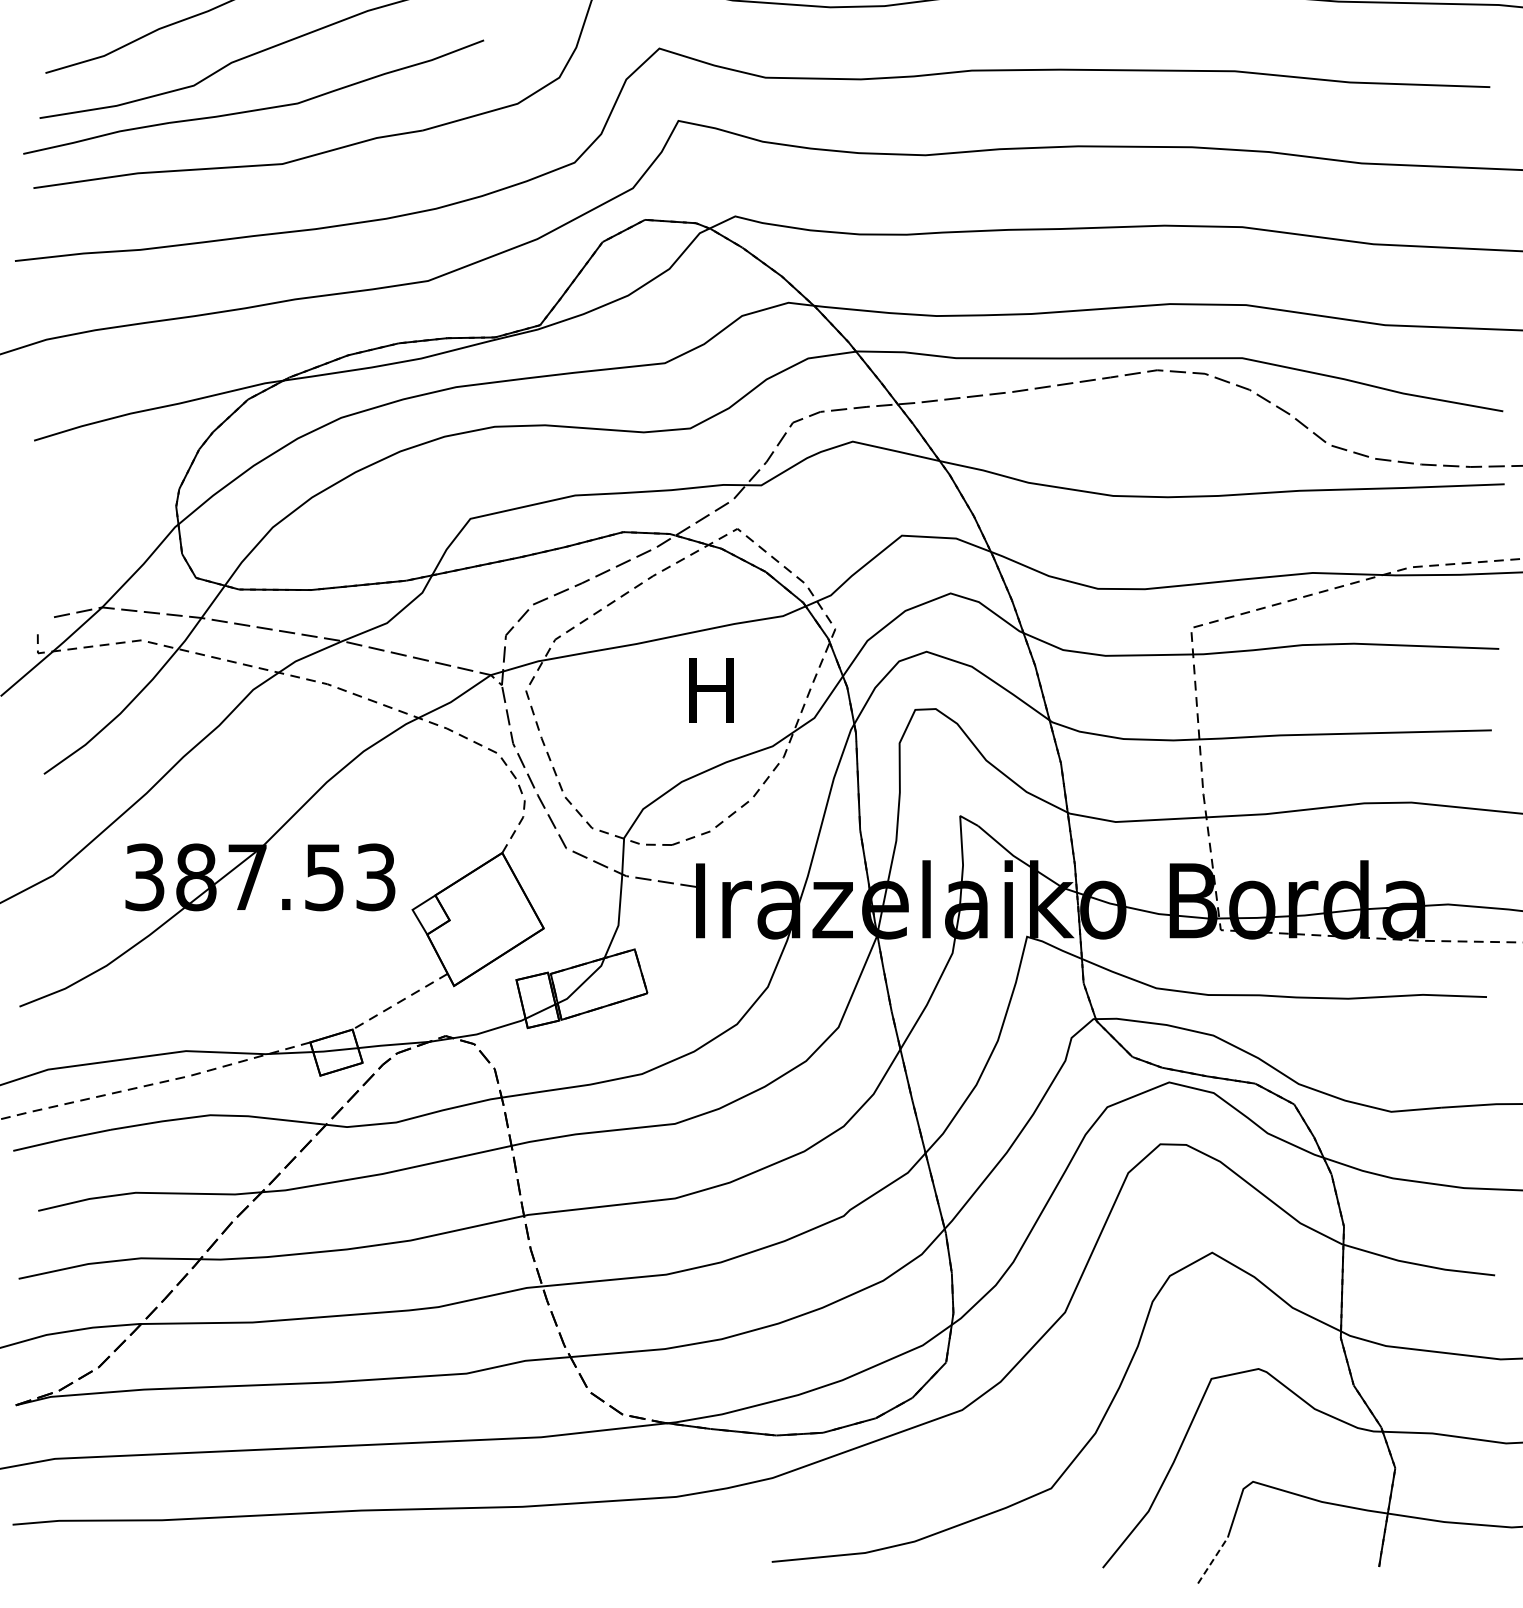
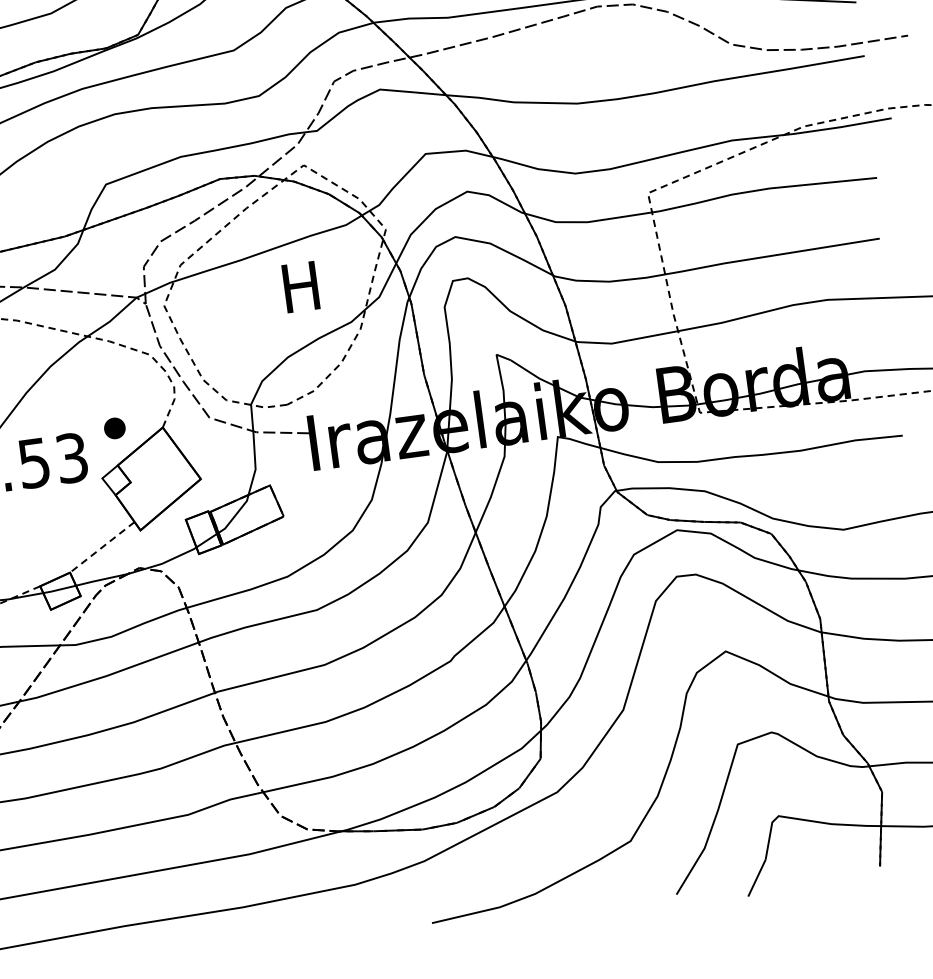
part: (437, 845) -> (114, 428), added
line: (1213, 1560) -> (757, 878), dashed -> solid

